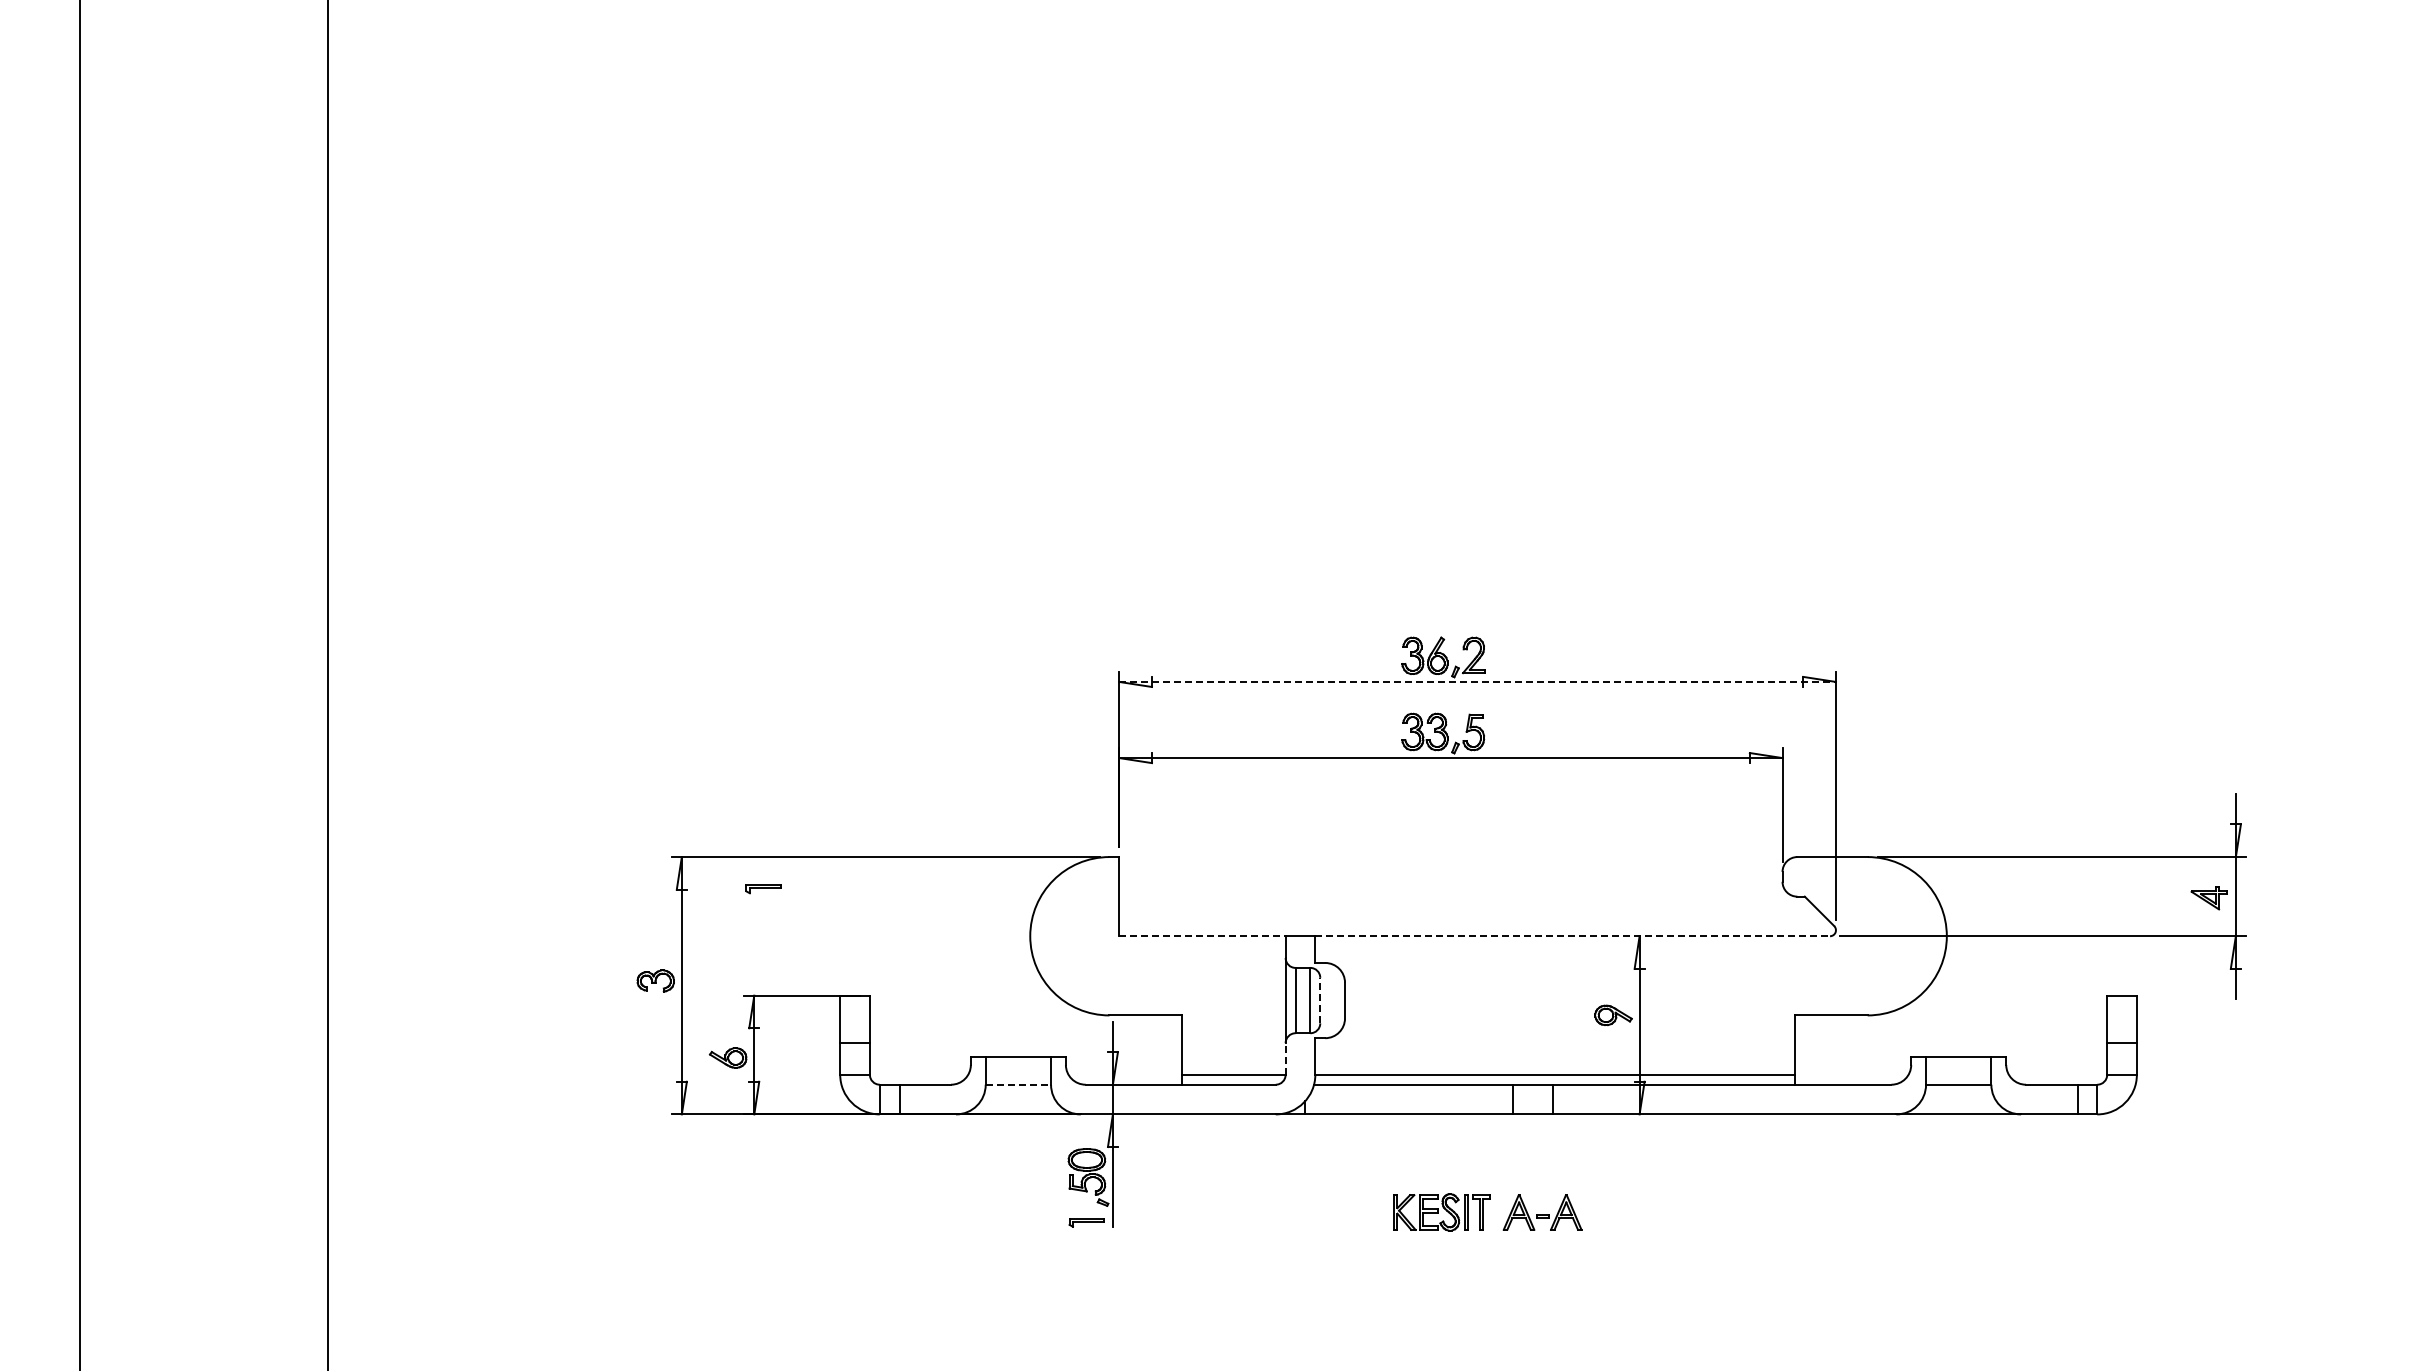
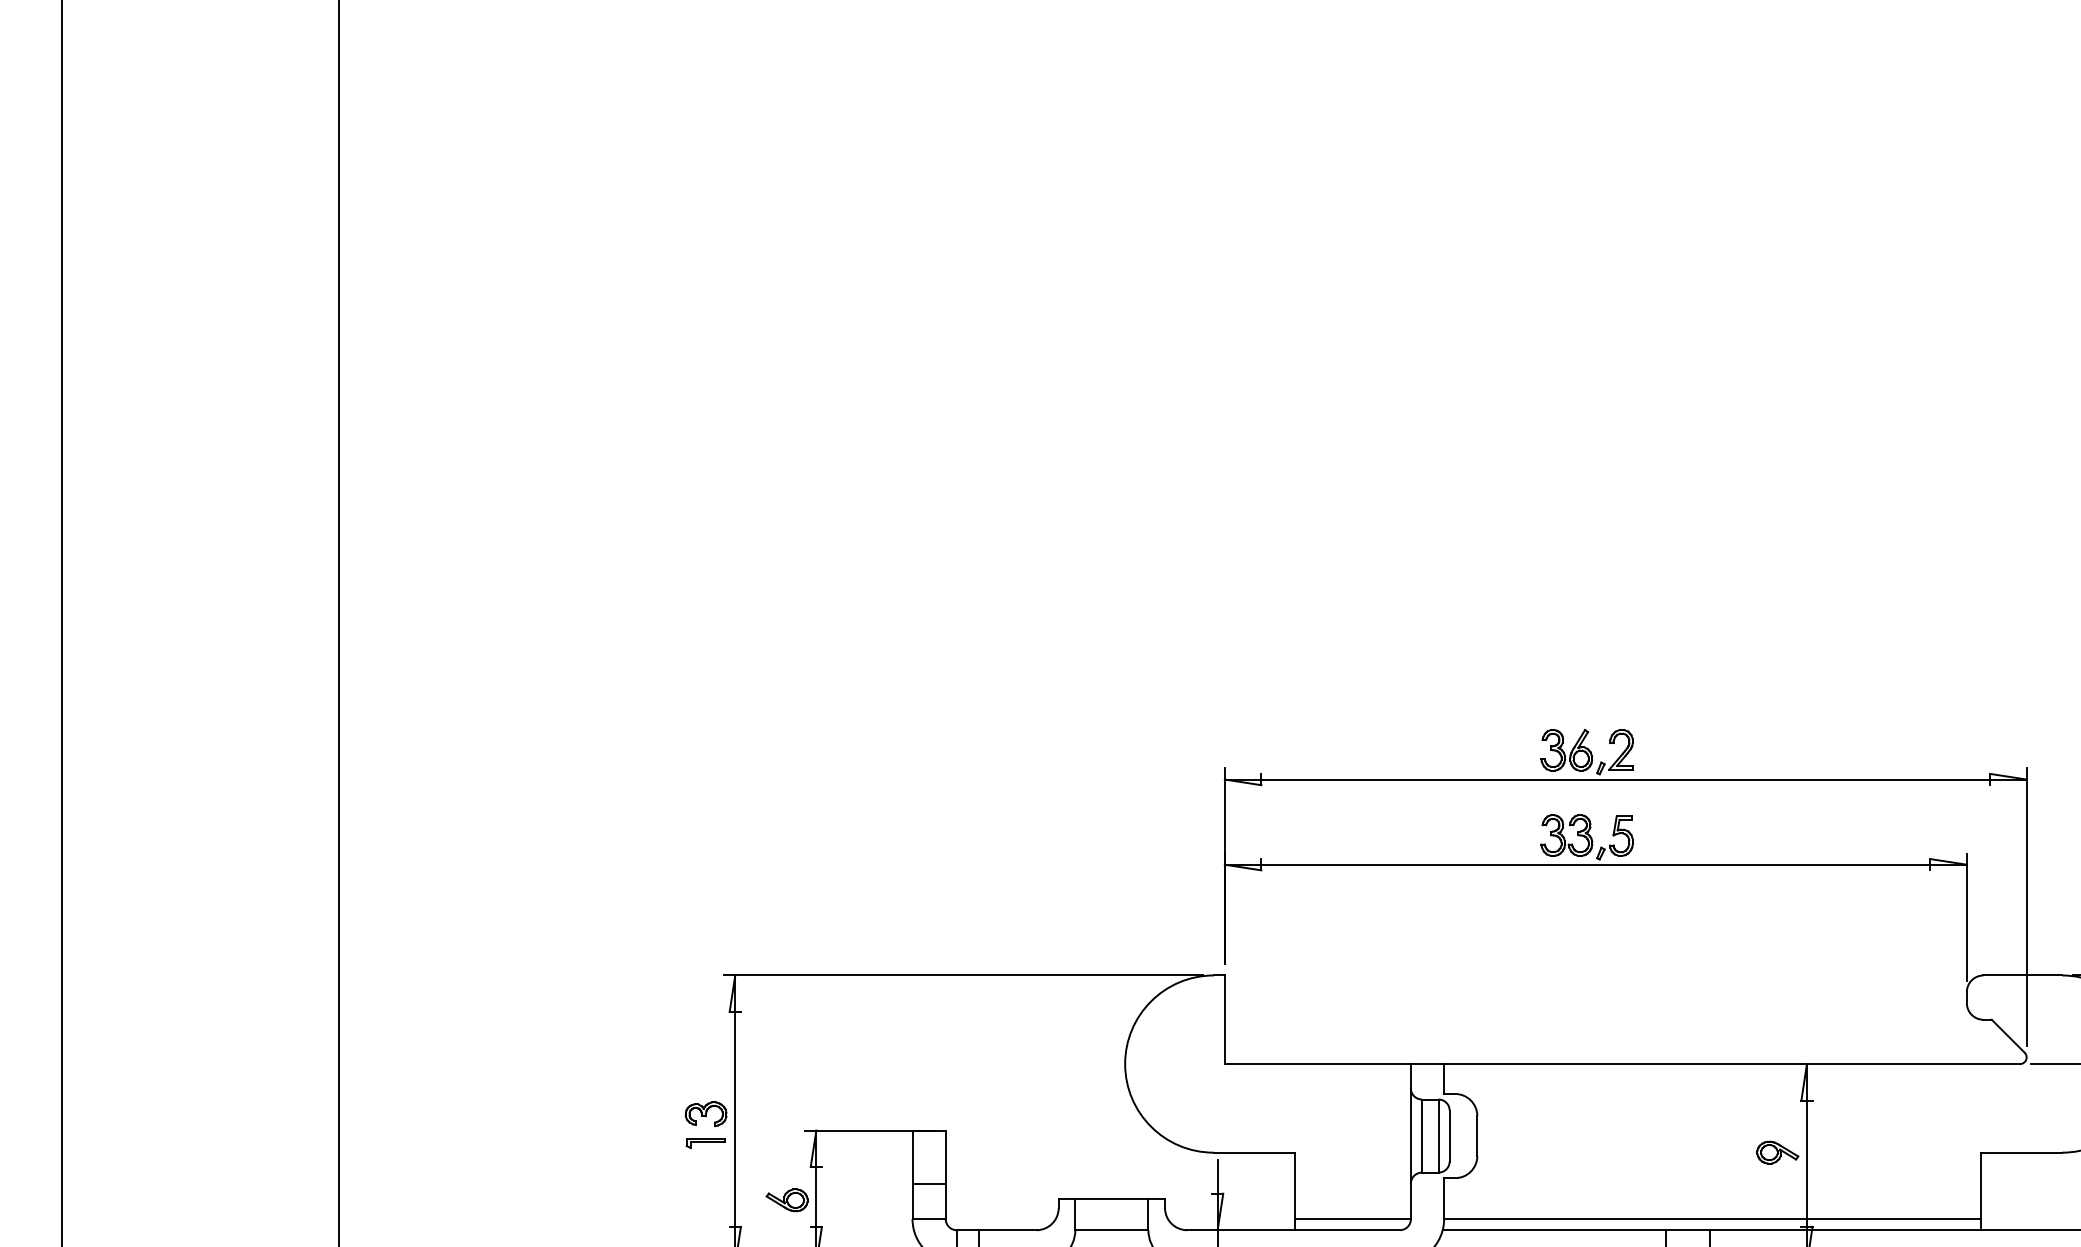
line: (1478, 681) -> (1626, 779), dashed -> solid
part: (763, 889) -> (705, 1143), moved
line: (1202, 936) -> (1317, 1064), dashed -> solid
line: (1573, 936) -> (1732, 1064), dashed -> solid
line: (1320, 1000) -> (1449, 1135), dashed -> solid
line: (1285, 1058) -> (1410, 1200), dashed -> solid
line: (1018, 1084) -> (1111, 1229), dashed -> solid

